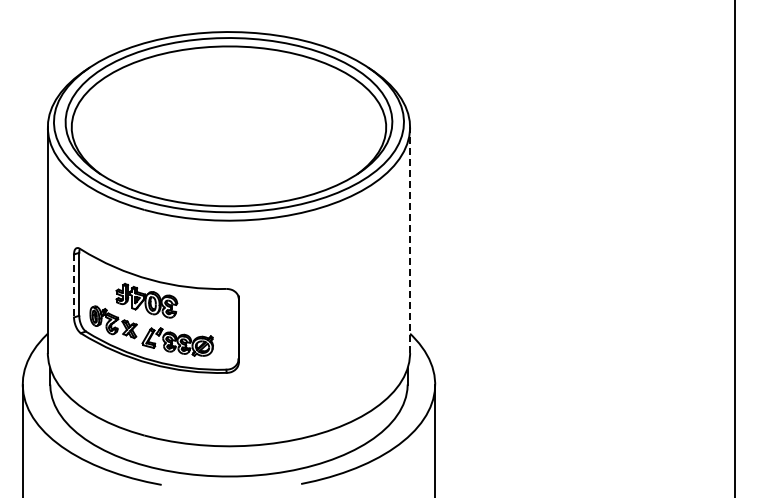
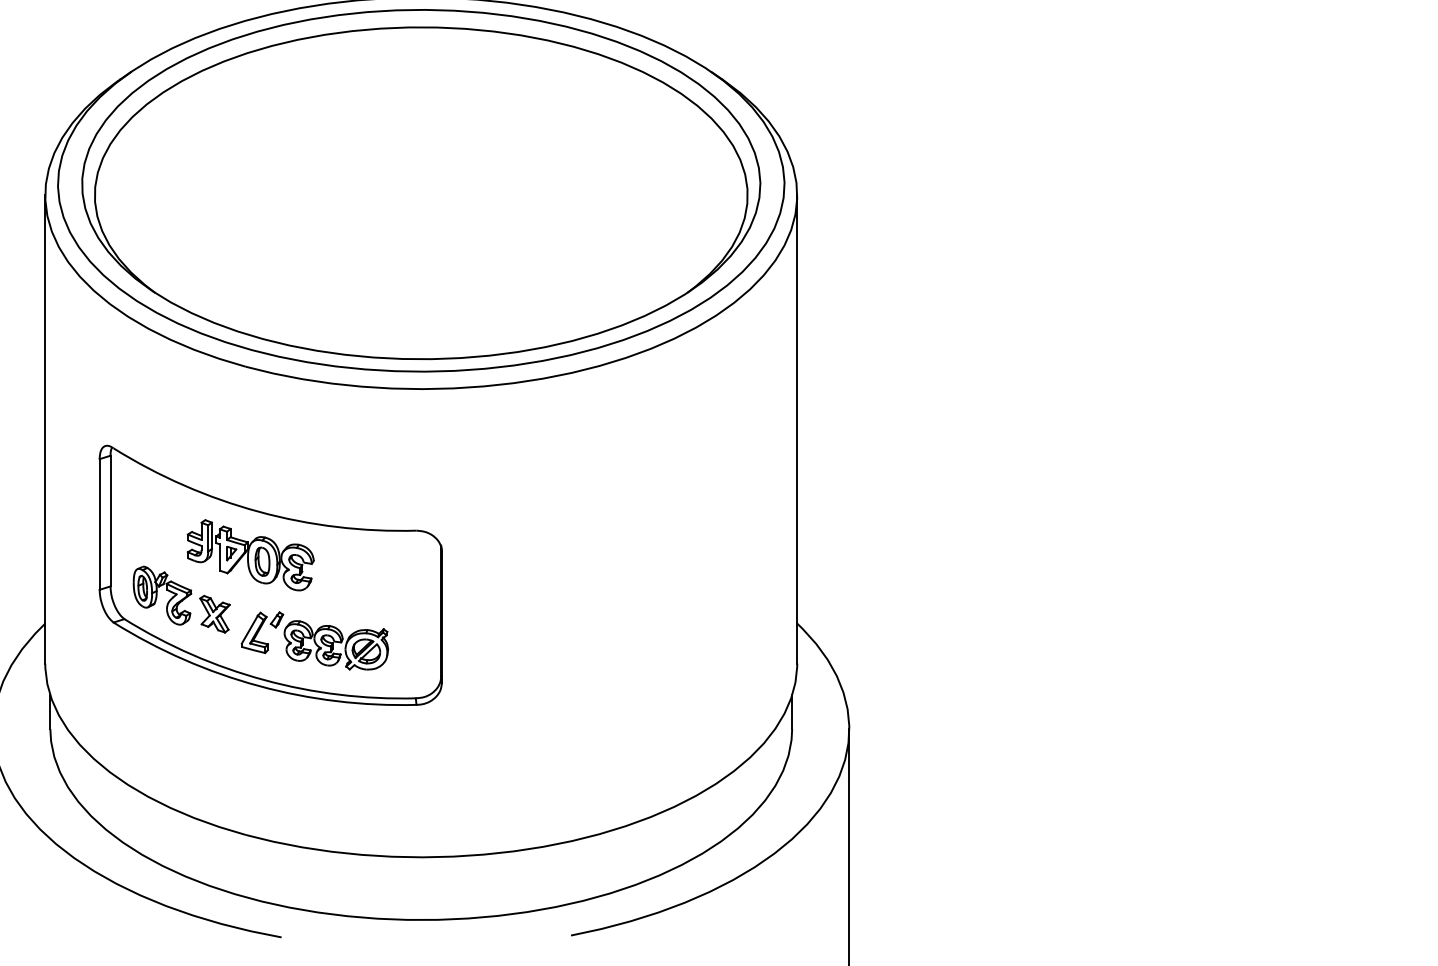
line: (410, 240) -> (797, 430), dashed -> solid
line: (74, 286) -> (100, 525), dashed -> solid

